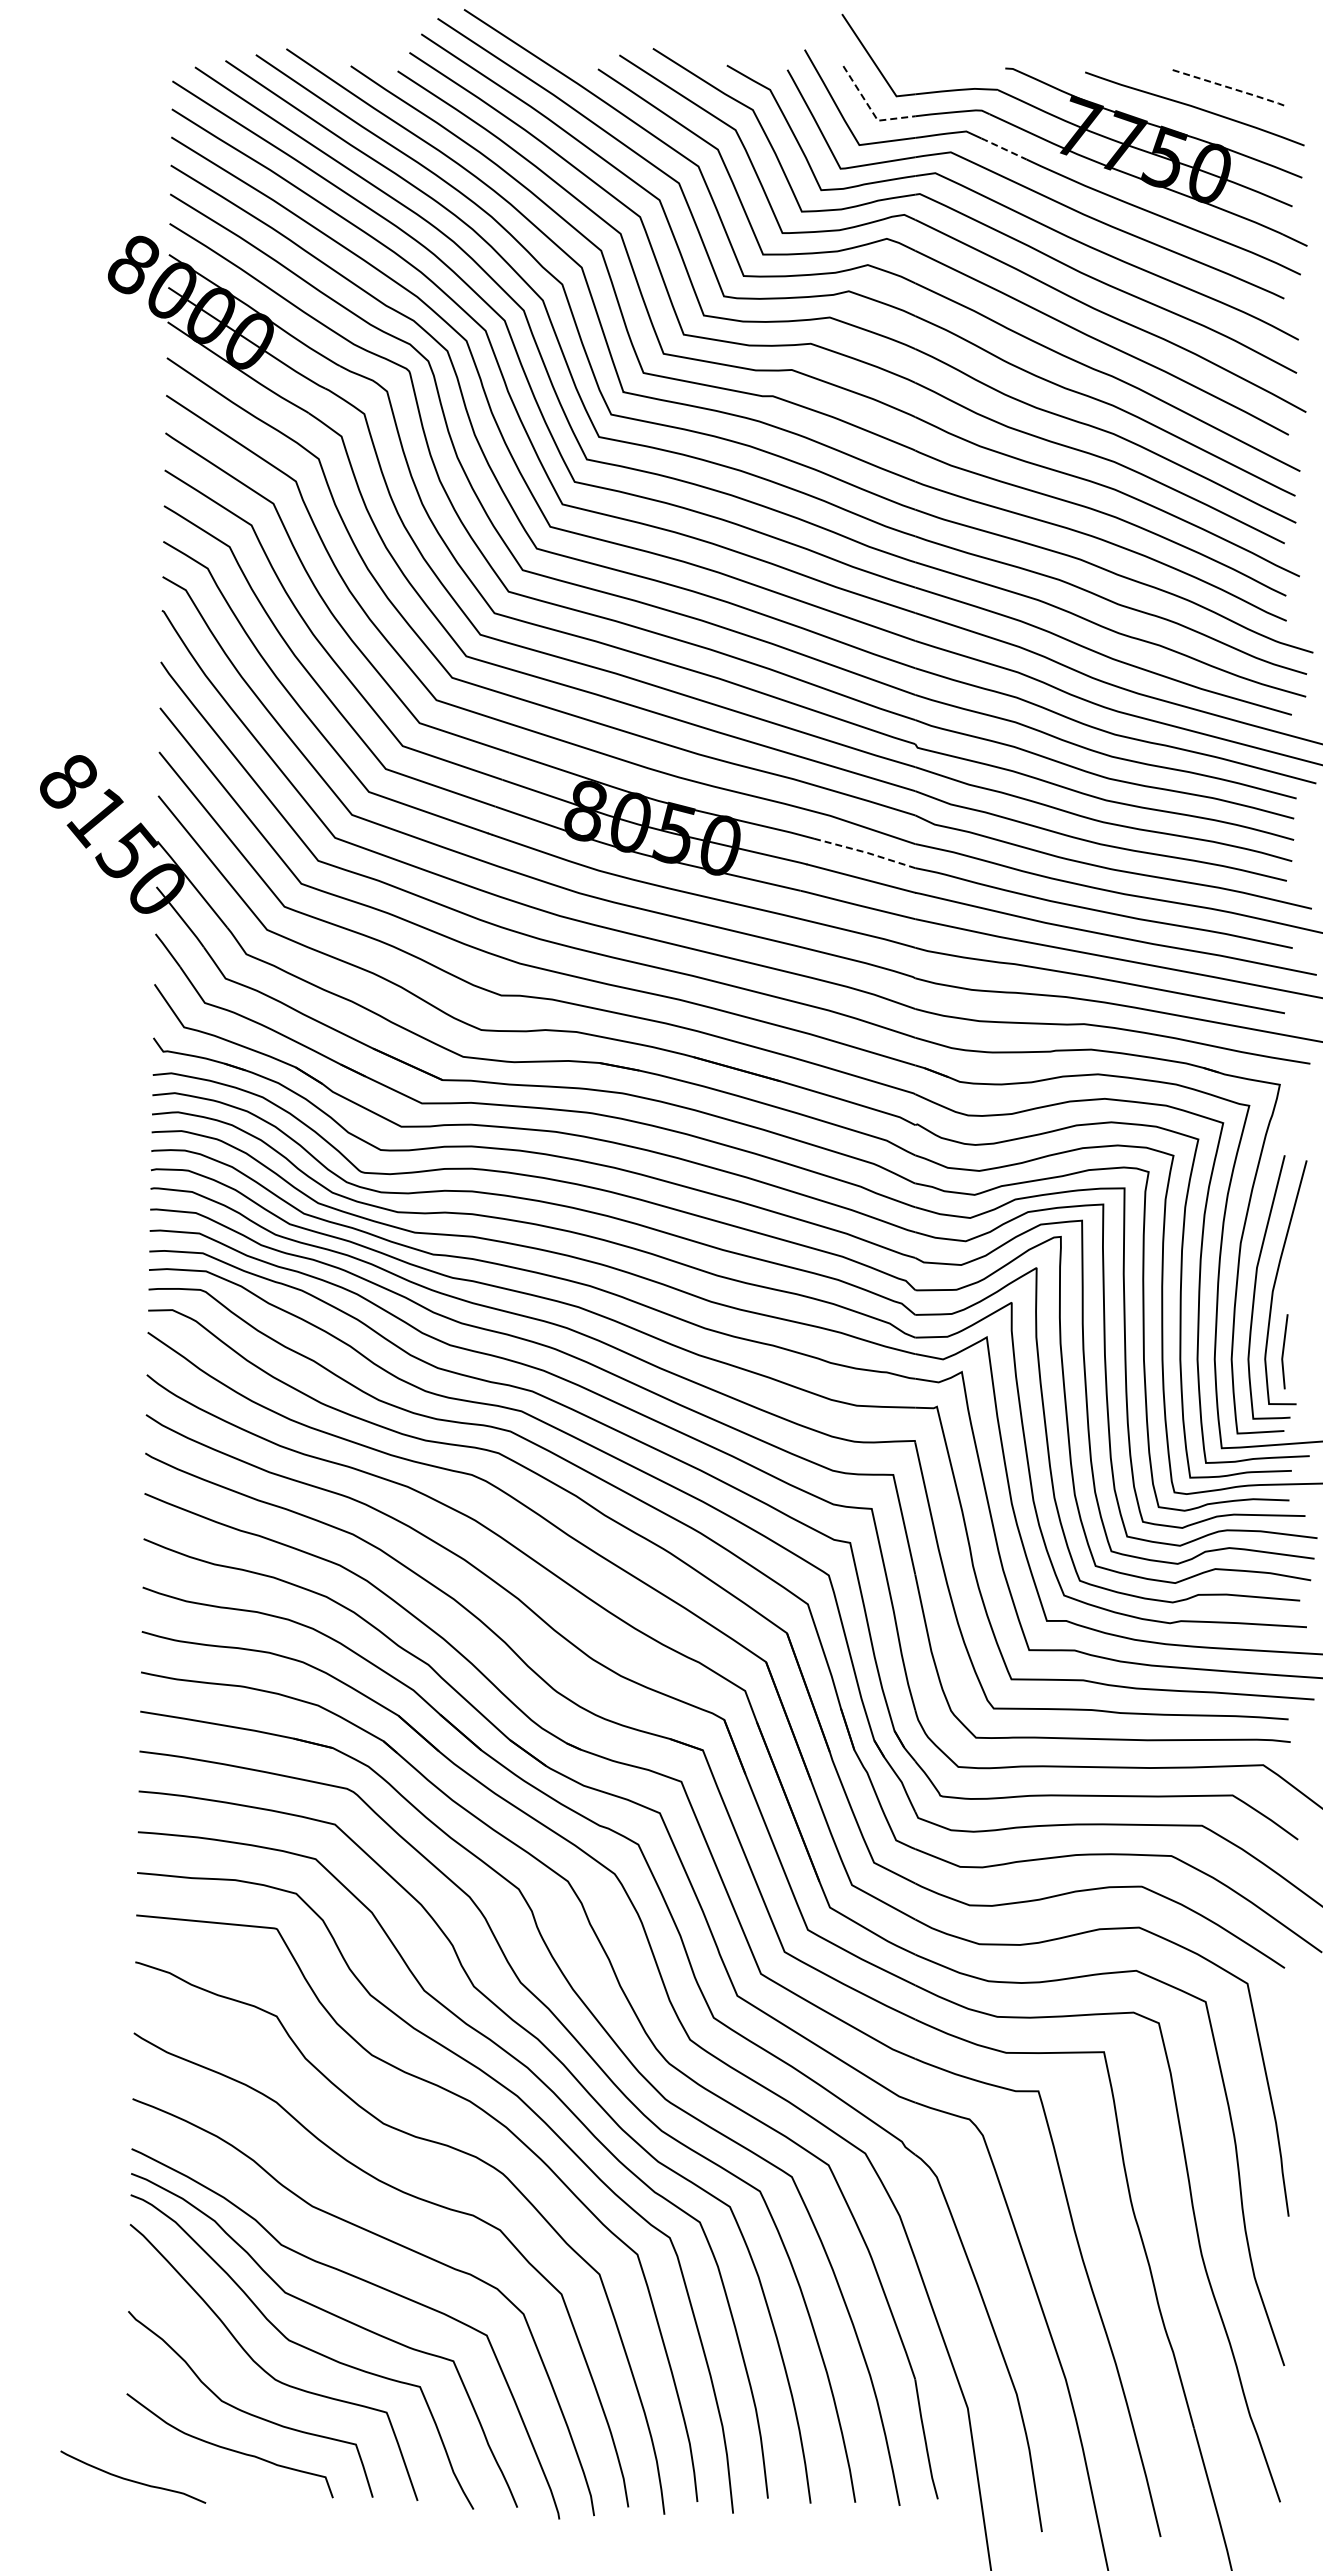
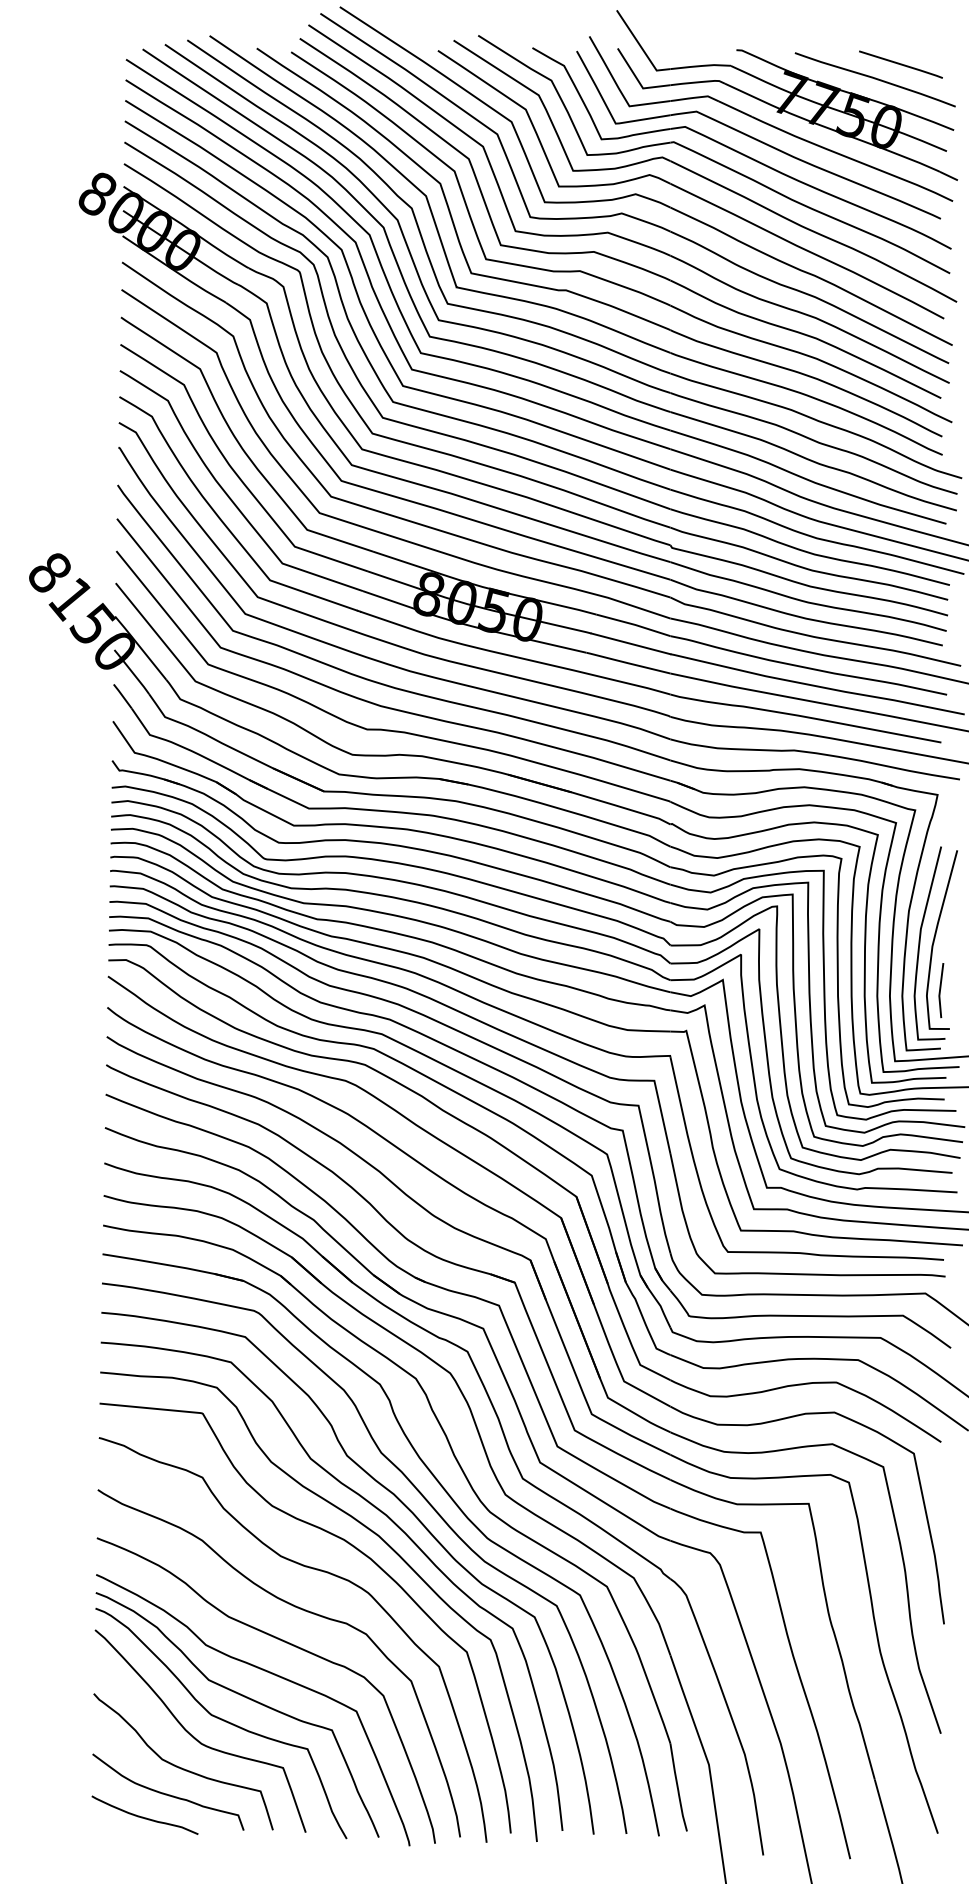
line: (1231, 88) -> (902, 64), dashed -> solid
line: (871, 109) -> (638, 80), dashed -> solid
line: (1003, 148) -> (735, 108), dashed -> solid
line: (865, 852) -> (633, 624), dashed -> solid
curve: (131, 2479) -> (143, 1816), moved

